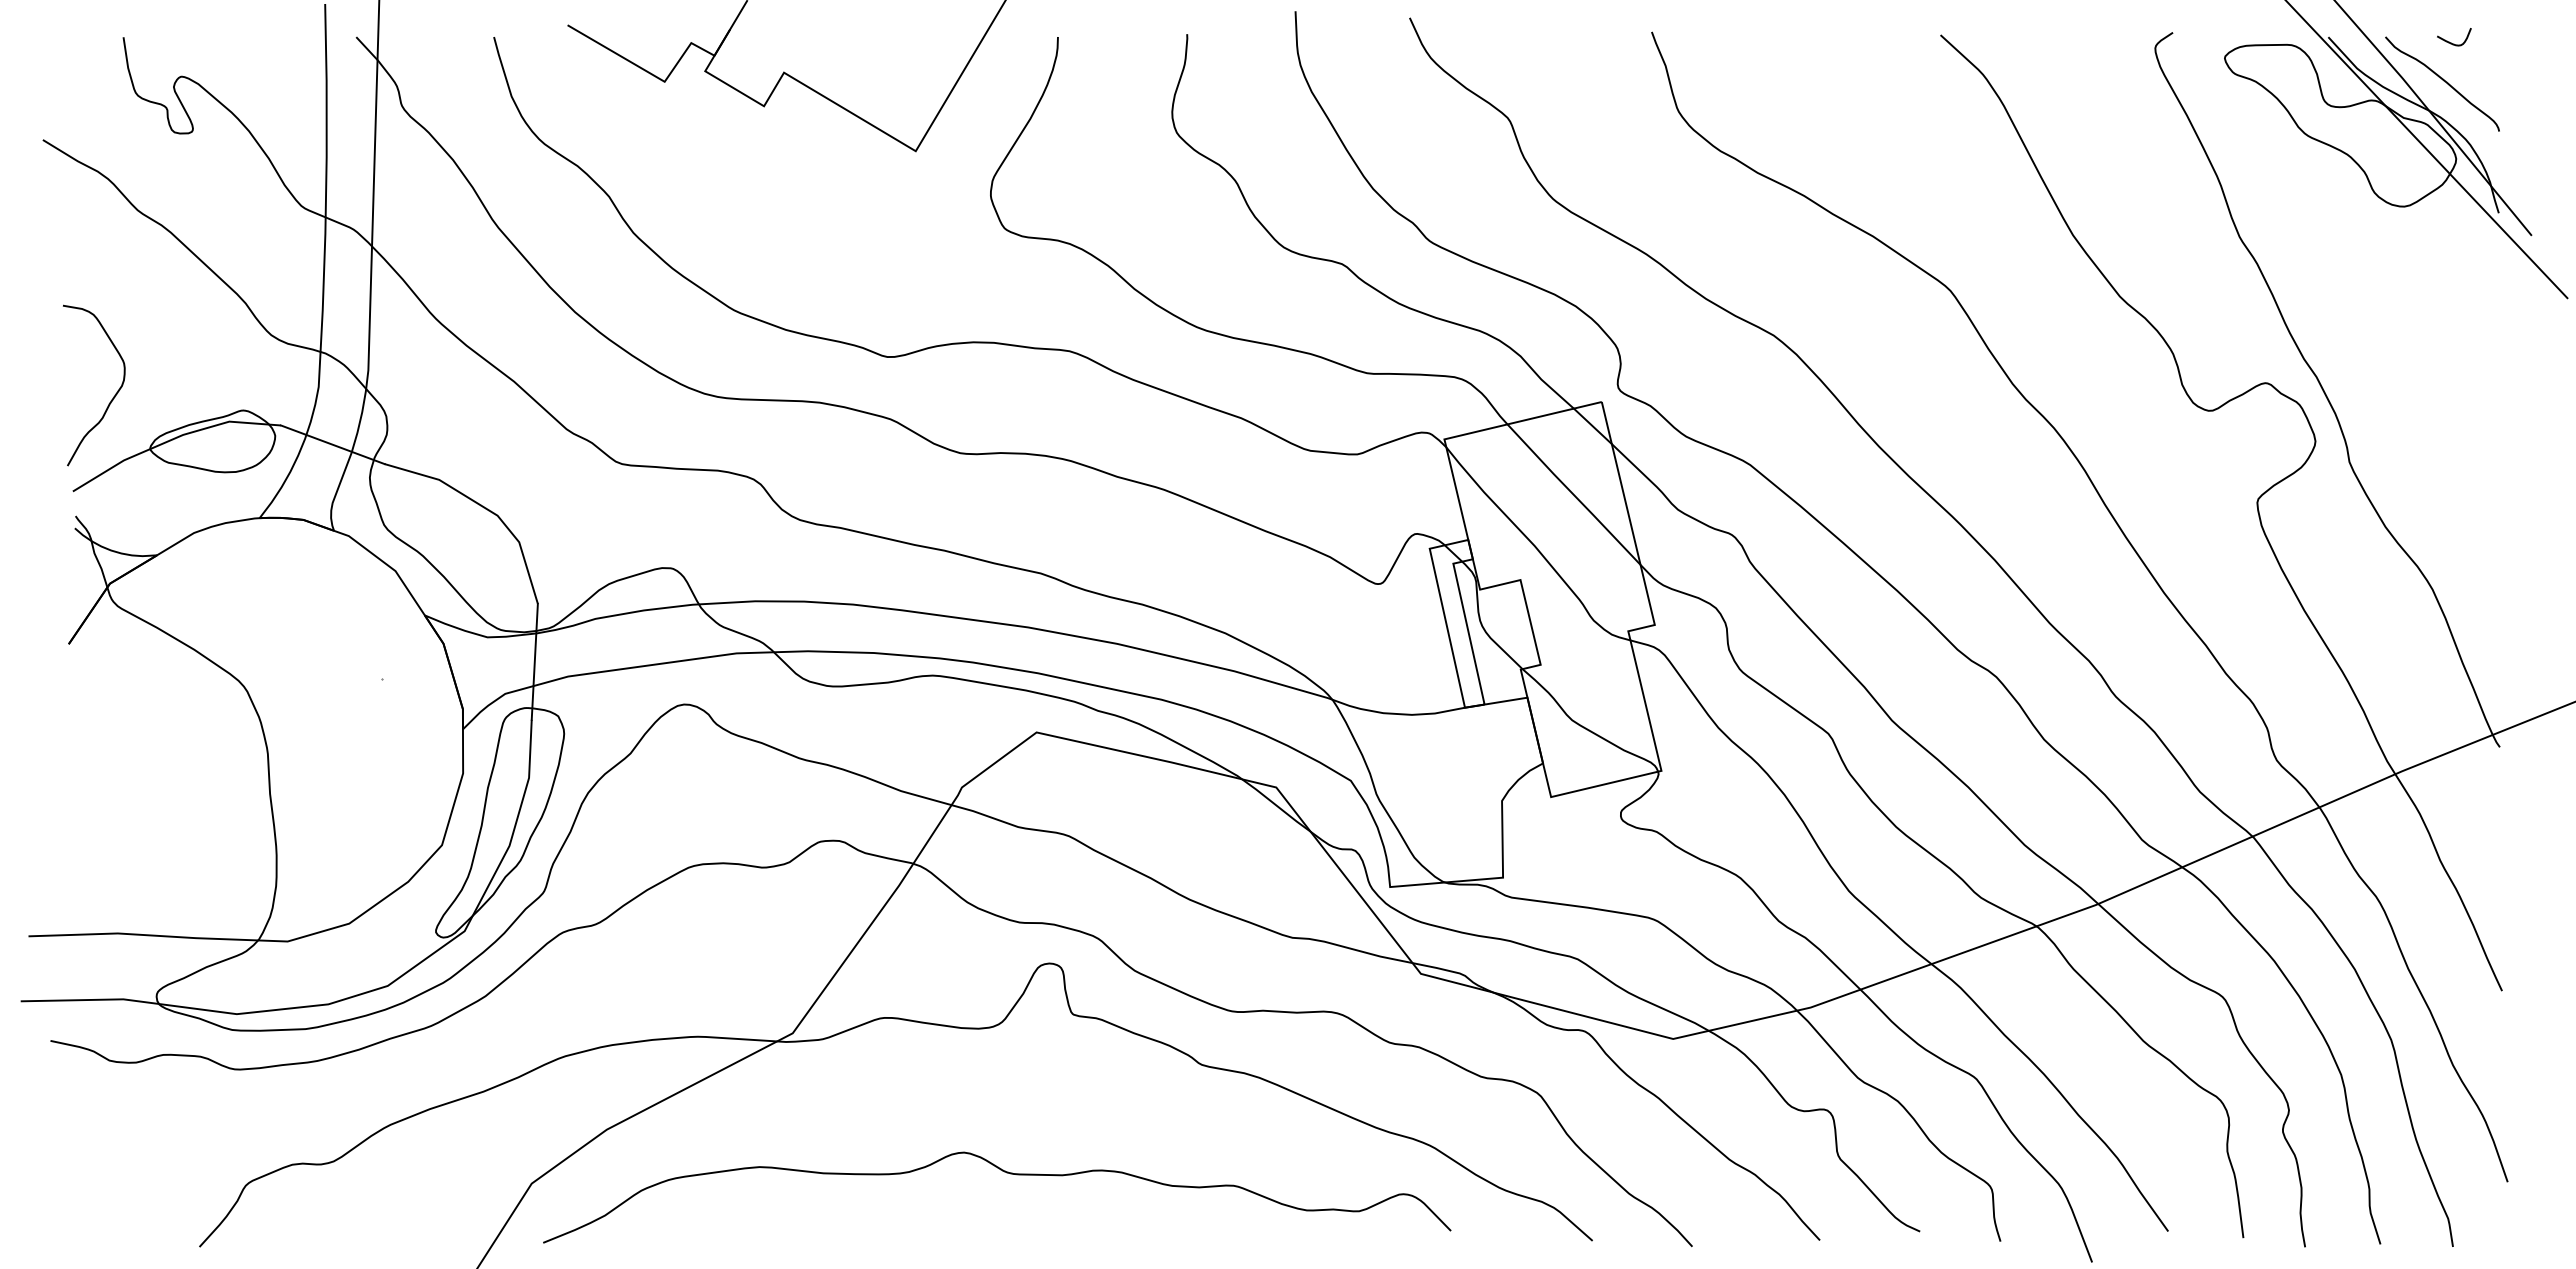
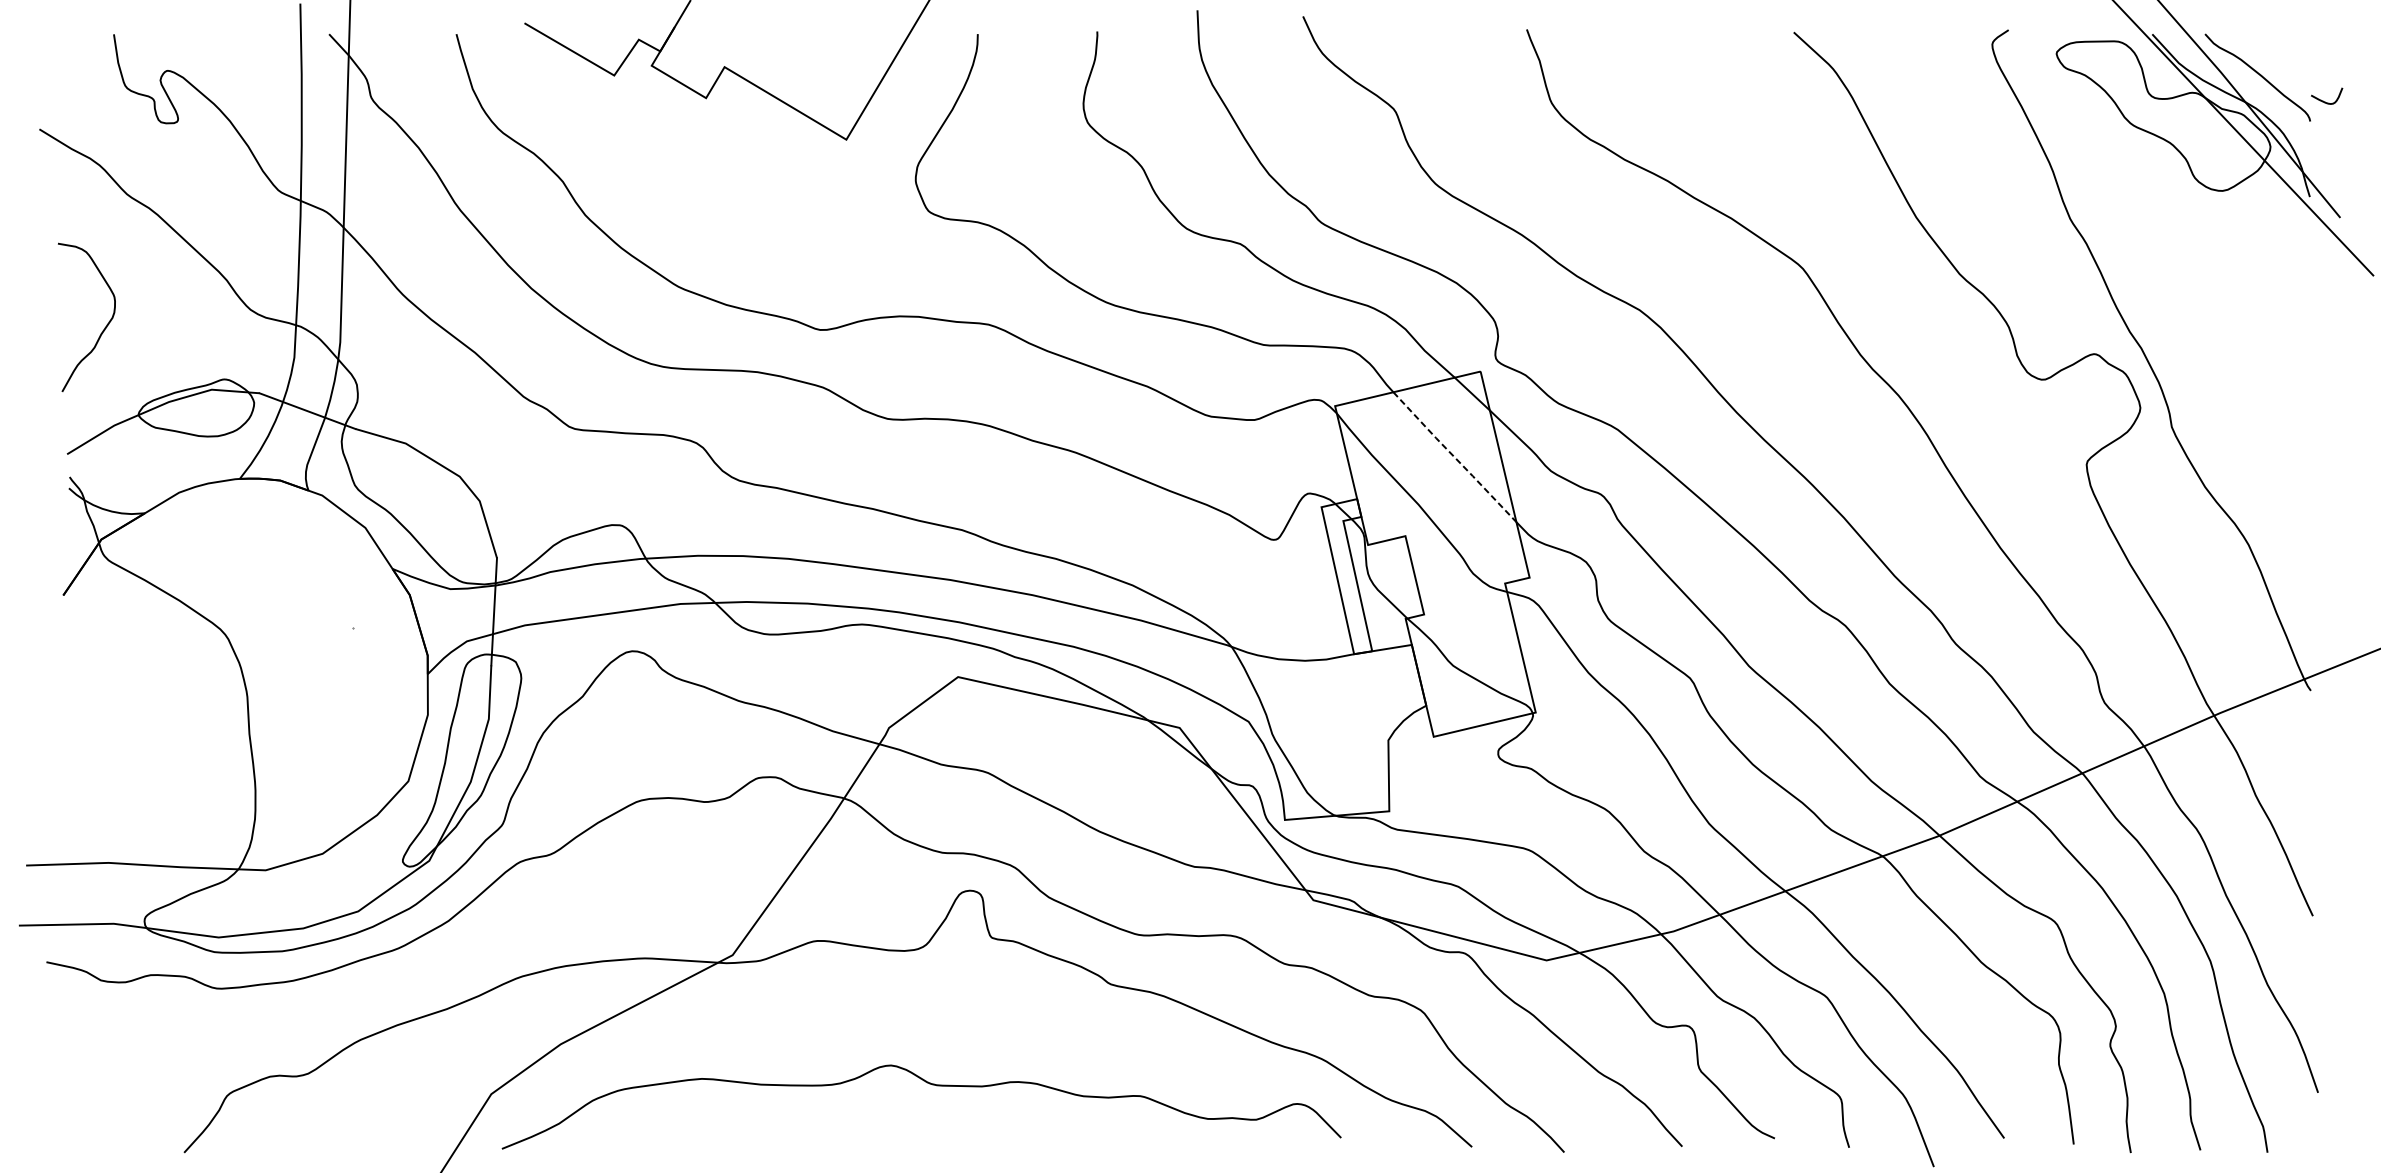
curve: (2451, 42) -> (2324, 101), moved
curve: (113, 396) -> (104, 327), moved
line: (1574, 495) -> (1455, 457), solid -> dashed

